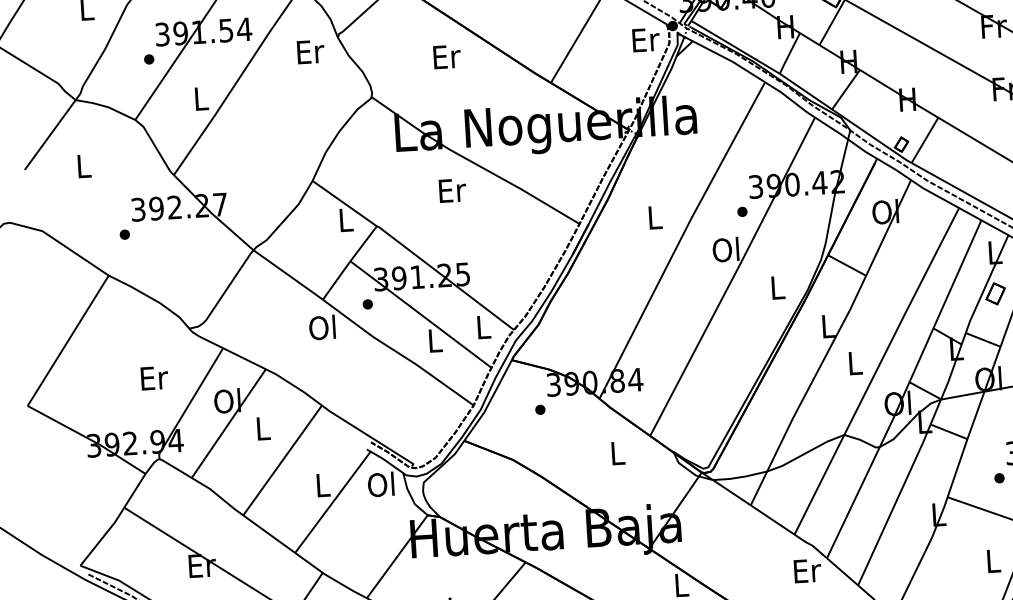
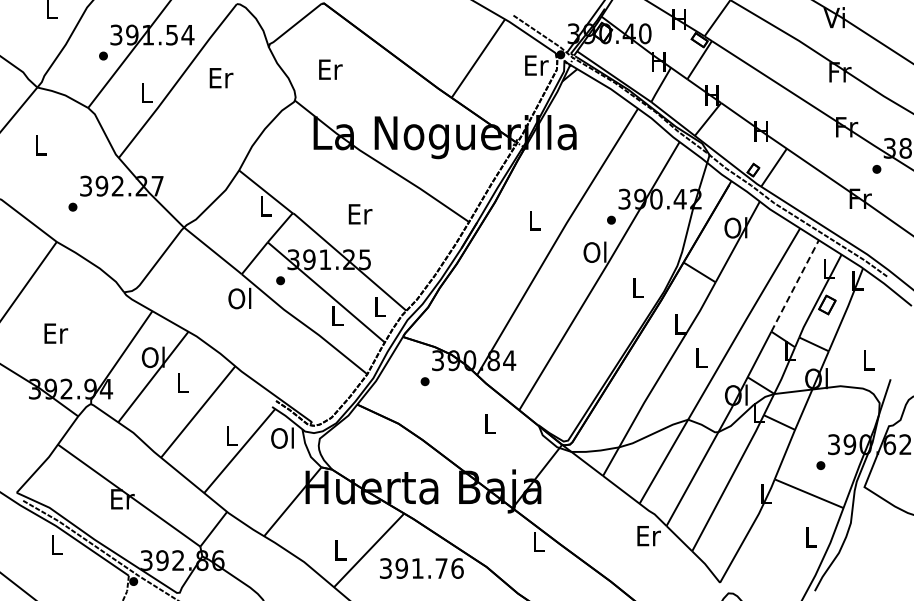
text: (310, 52) -> (221, 78), moved
text: (446, 56) -> (330, 69), moved
text: (452, 190) -> (360, 214), moved
line: (957, 273) -> (795, 285), solid -> dashed
text: (154, 378) -> (56, 333), moved

